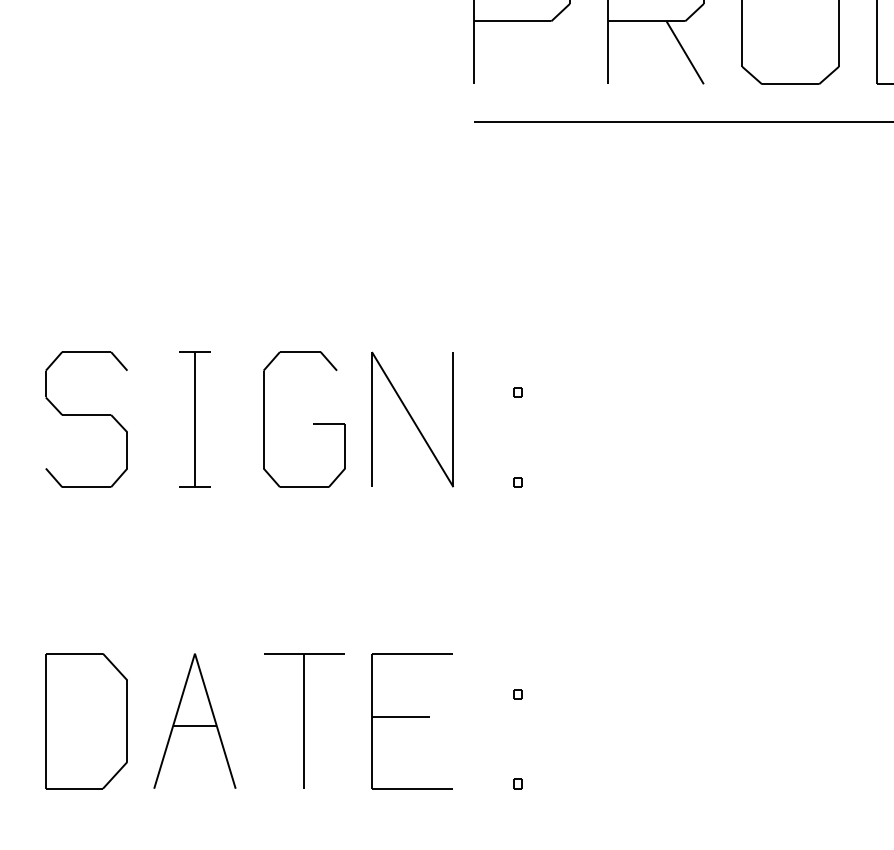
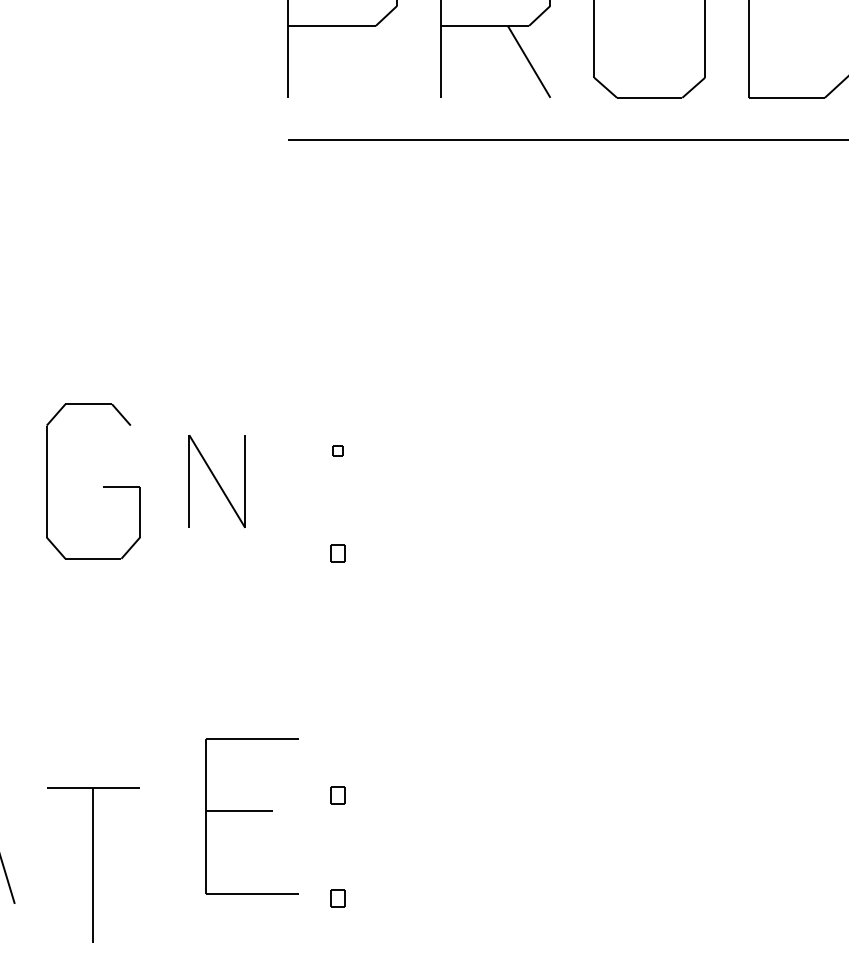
part: (412, 419) -> (217, 481), size x0.6
part: (517, 482) -> (337, 553), size x1.6
part: (517, 694) -> (337, 796), size x1.6
part: (304, 720) -> (93, 864), moved
part: (411, 721) -> (251, 816), moved
part: (517, 783) -> (337, 897), size x1.6

